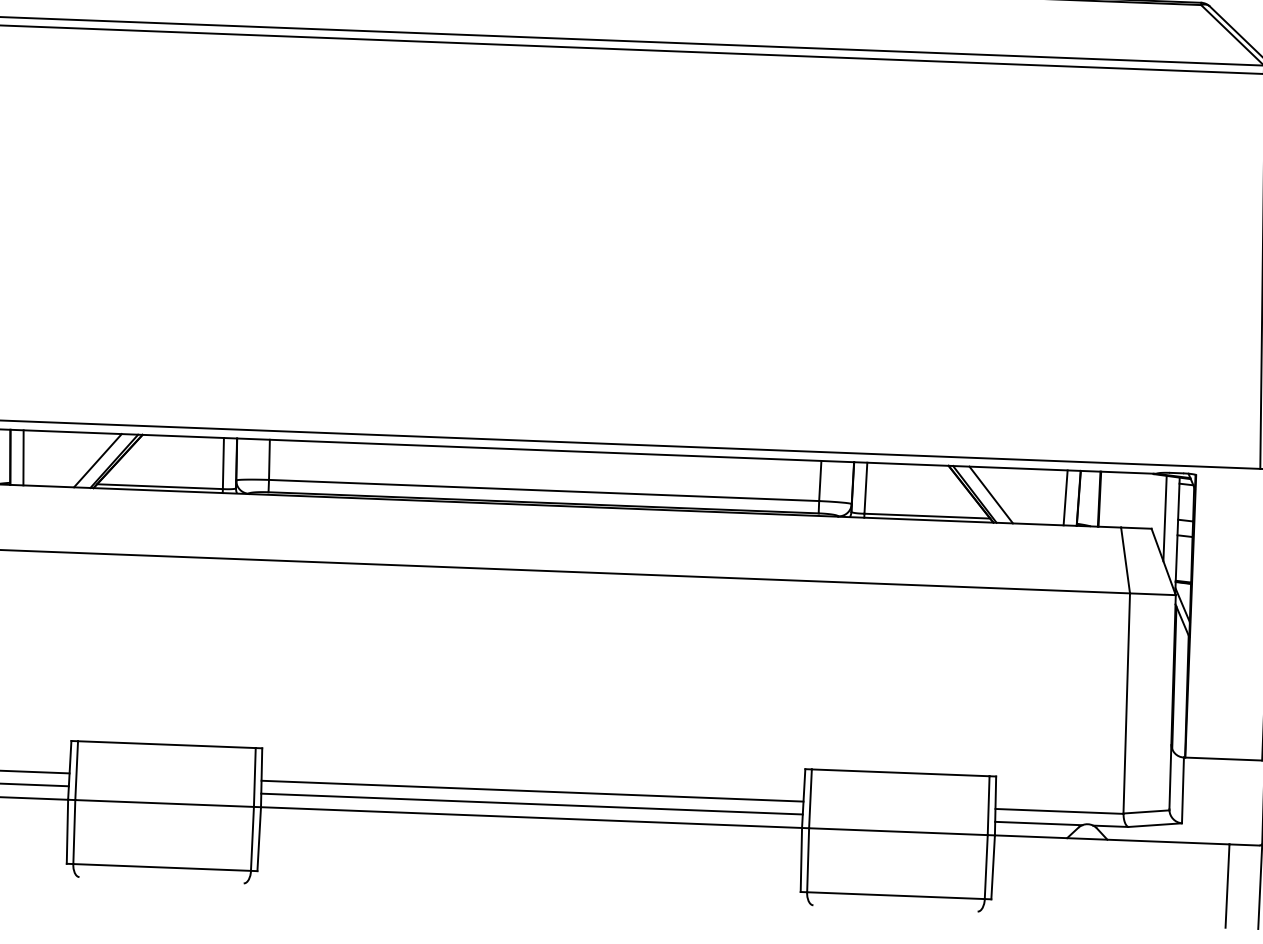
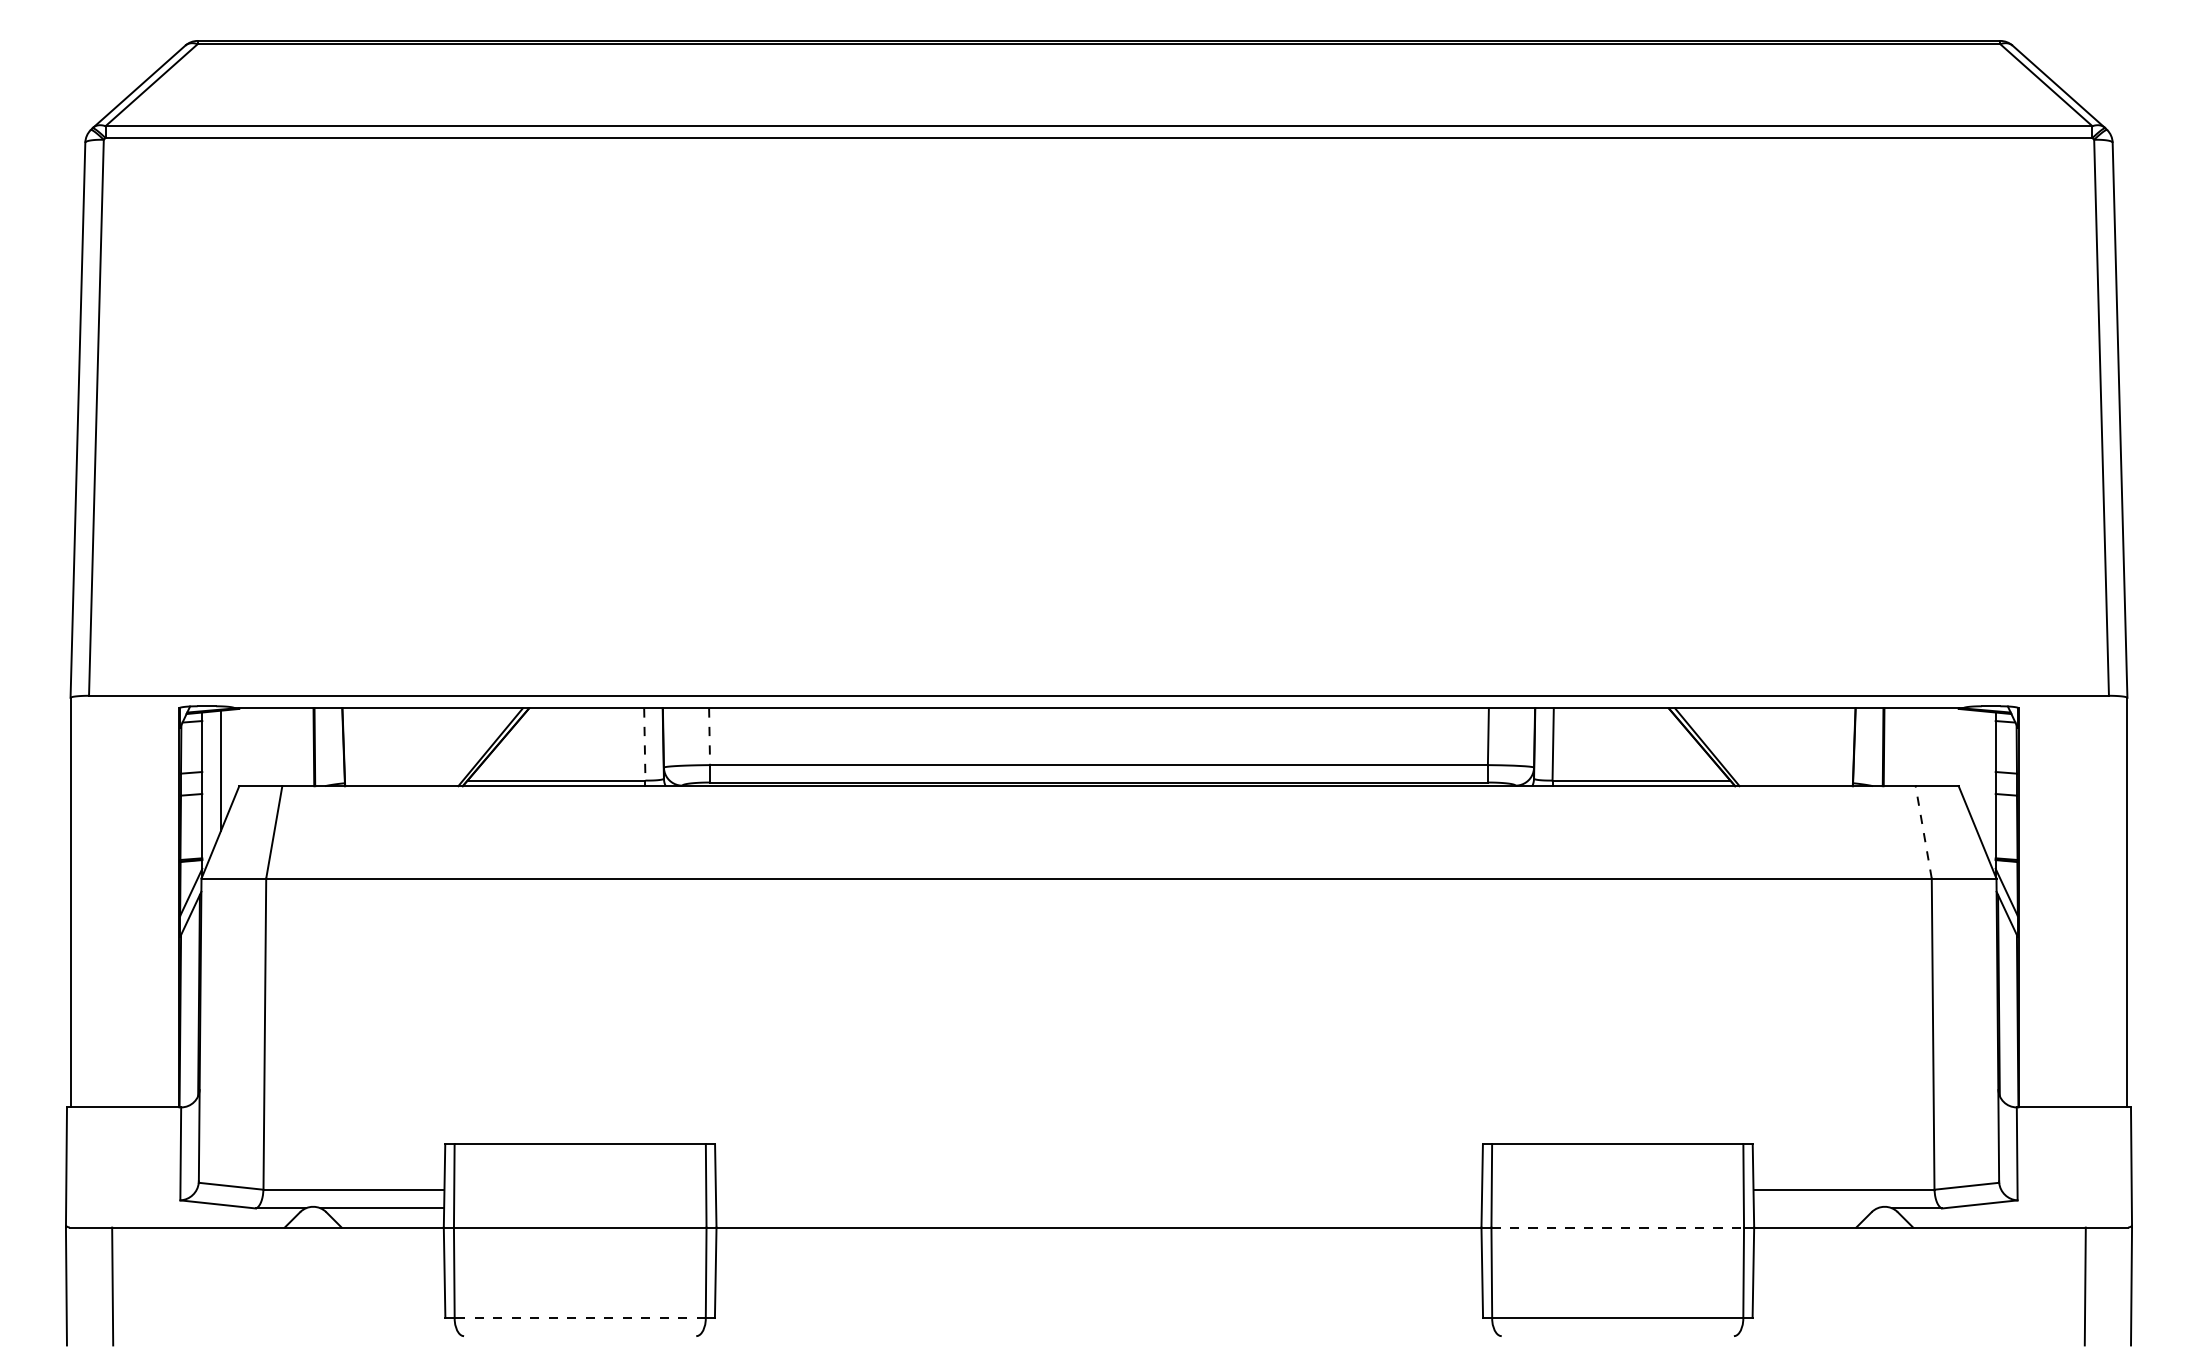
line: (22, 457) -> (361, 747), removed
line: (97, 460) -> (467, 747), removed
line: (269, 460) -> (709, 737), solid -> dashed
line: (223, 463) -> (644, 744), solid -> dashed
line: (991, 495) -> (1730, 747), removed
line: (1065, 498) -> (1835, 747), removed
line: (1165, 518) -> (1977, 770), removed
line: (1125, 560) -> (1923, 832), solid -> dashed
line: (532, 791) -> (1098, 1190), removed
line: (531, 804) -> (1098, 1208), removed
line: (1038, 823) -> (1815, 1208), removed
line: (898, 831) -> (1618, 1227), solid -> dashed
line: (162, 867) -> (580, 1318), solid -> dashed

